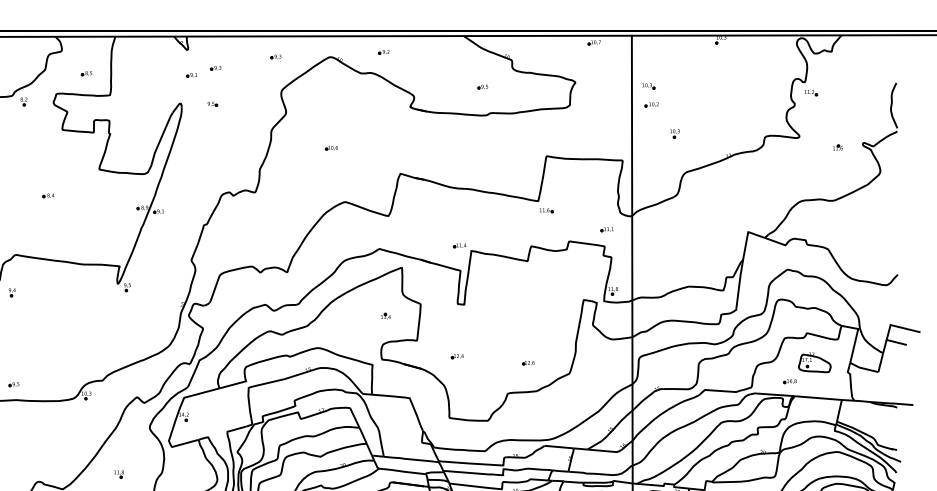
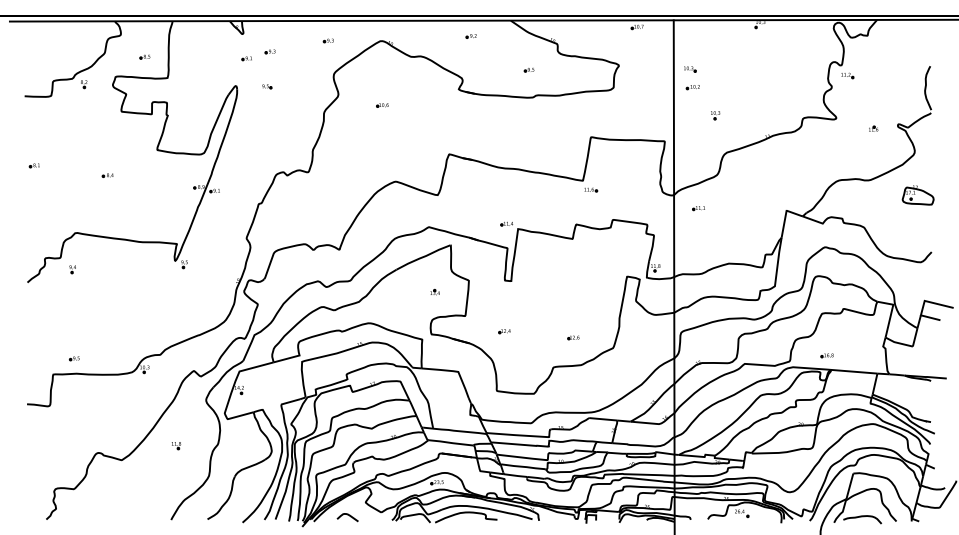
part: (383, 52) -> (470, 36), moved
part: (331, 148) -> (382, 105), moved
part: (606, 229) -> (698, 208), moved
part: (814, 362) -> (917, 195), moved

